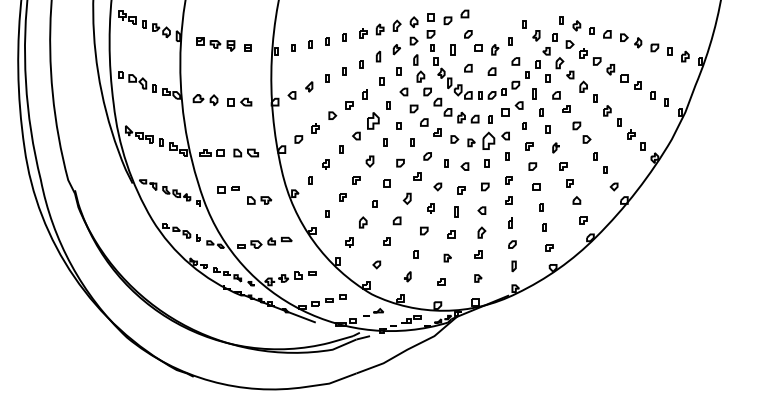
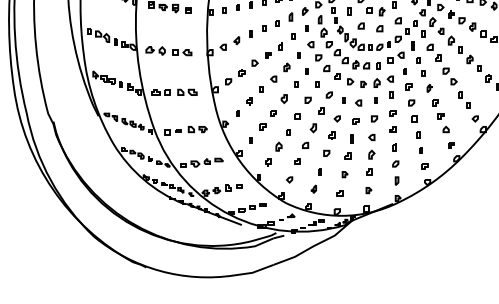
part: (373, 120) -> (287, 66), size x0.62
part: (488, 141) -> (376, 83), size x0.62
part: (228, 189) -> (172, 131), moved

